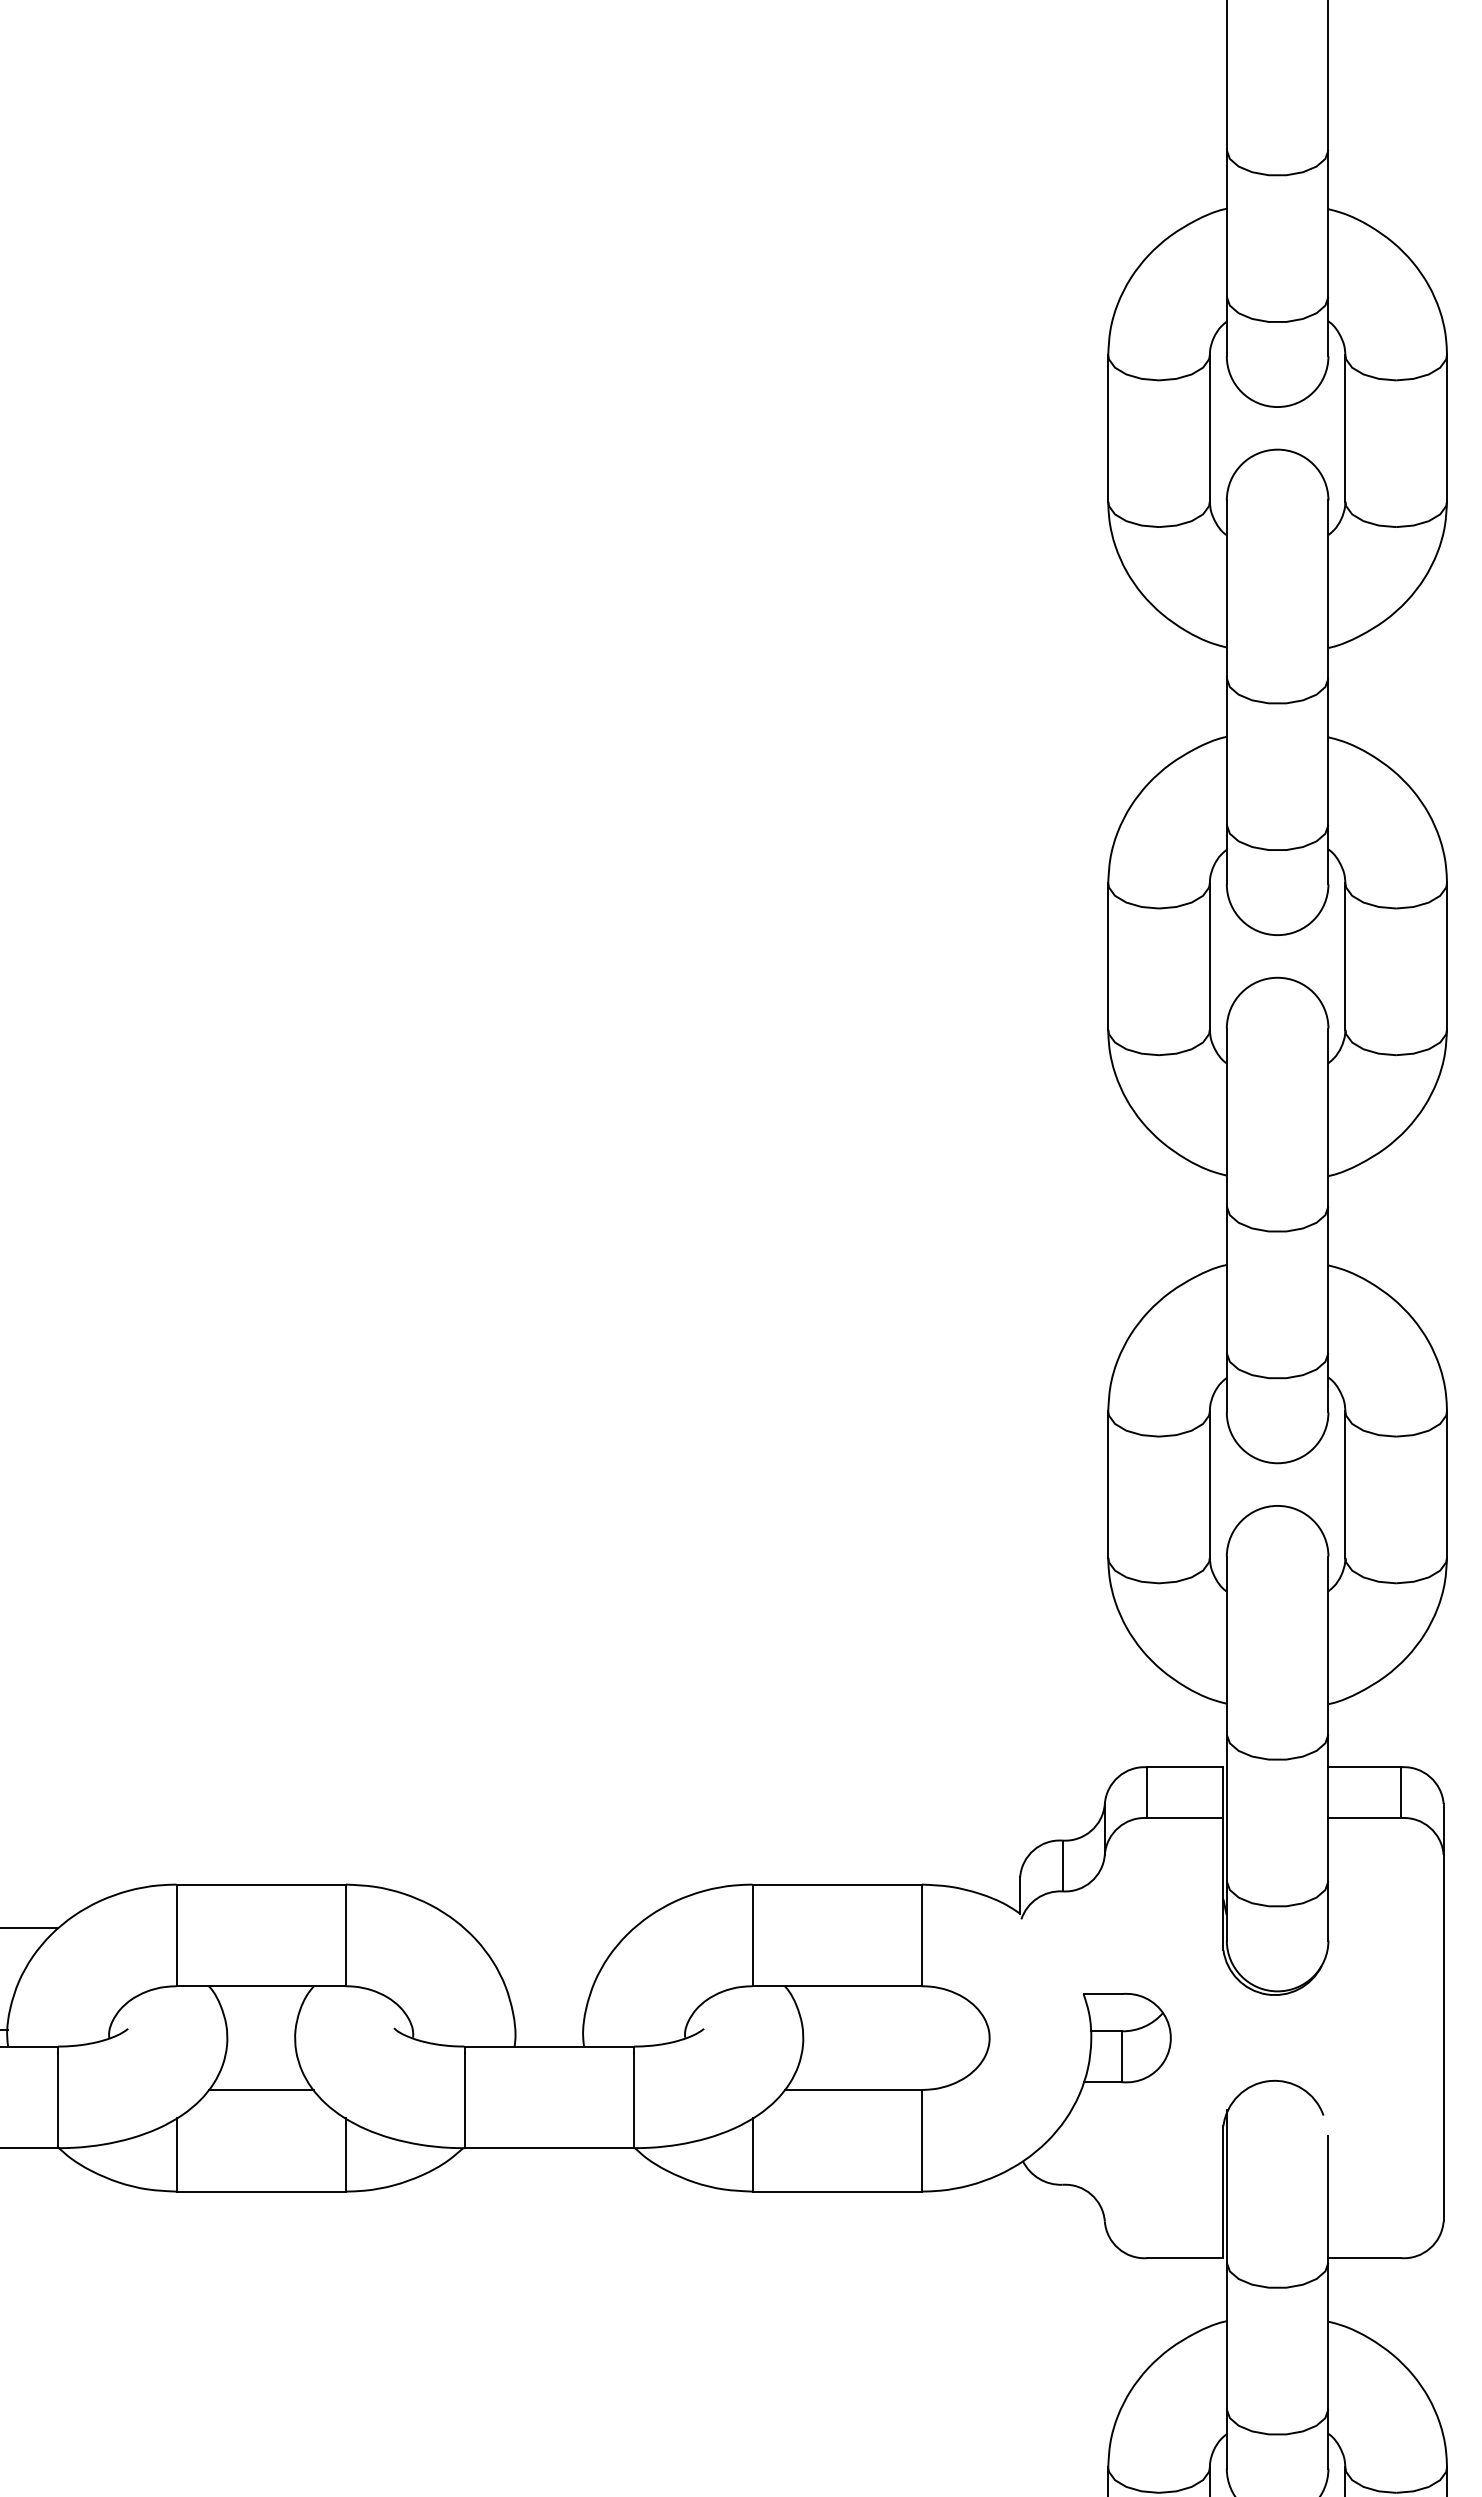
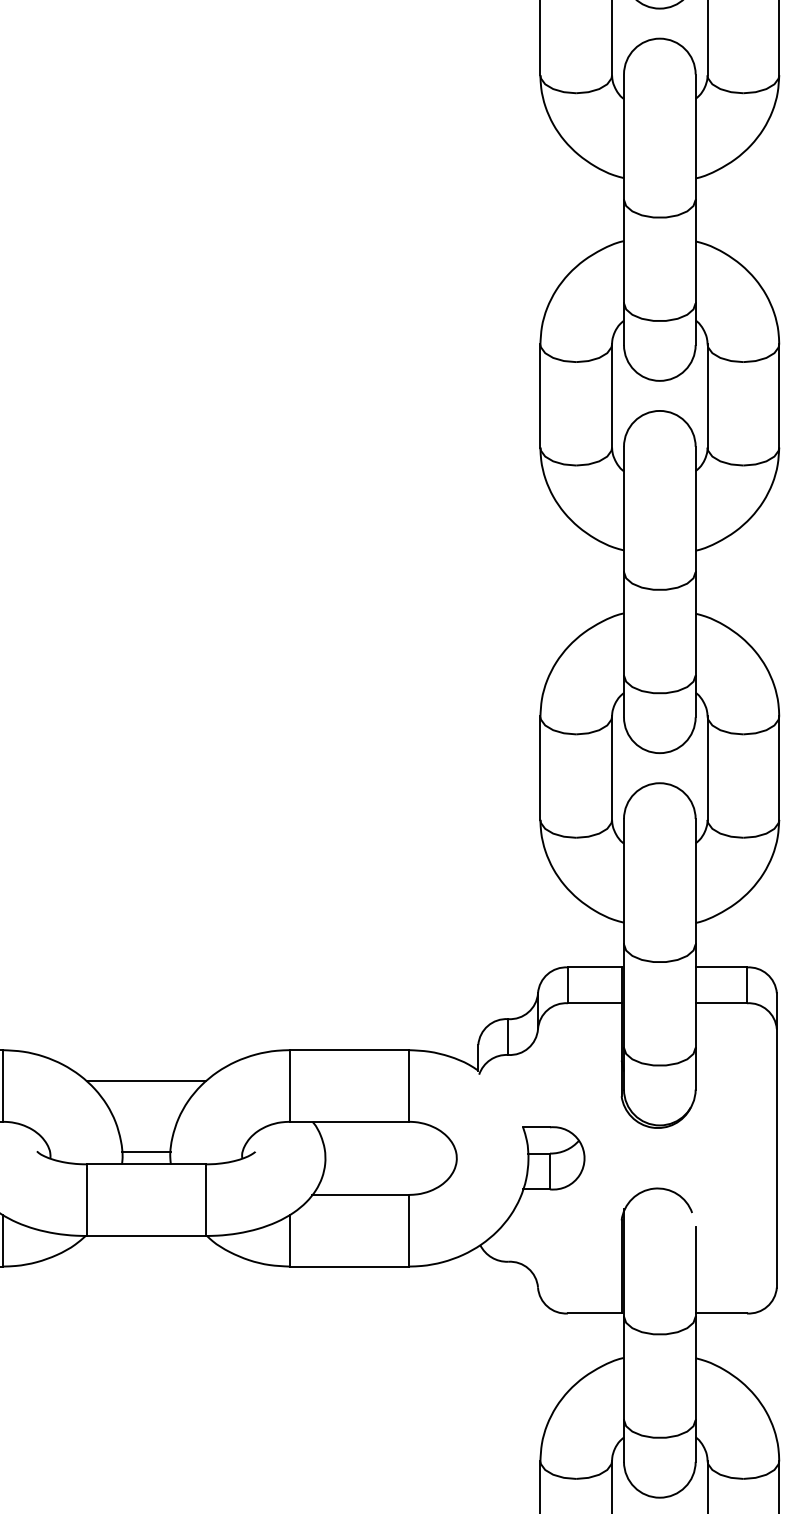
line: (548, 1928) -> (145, 1081), added
line: (548, 2029) -> (145, 1152), added

